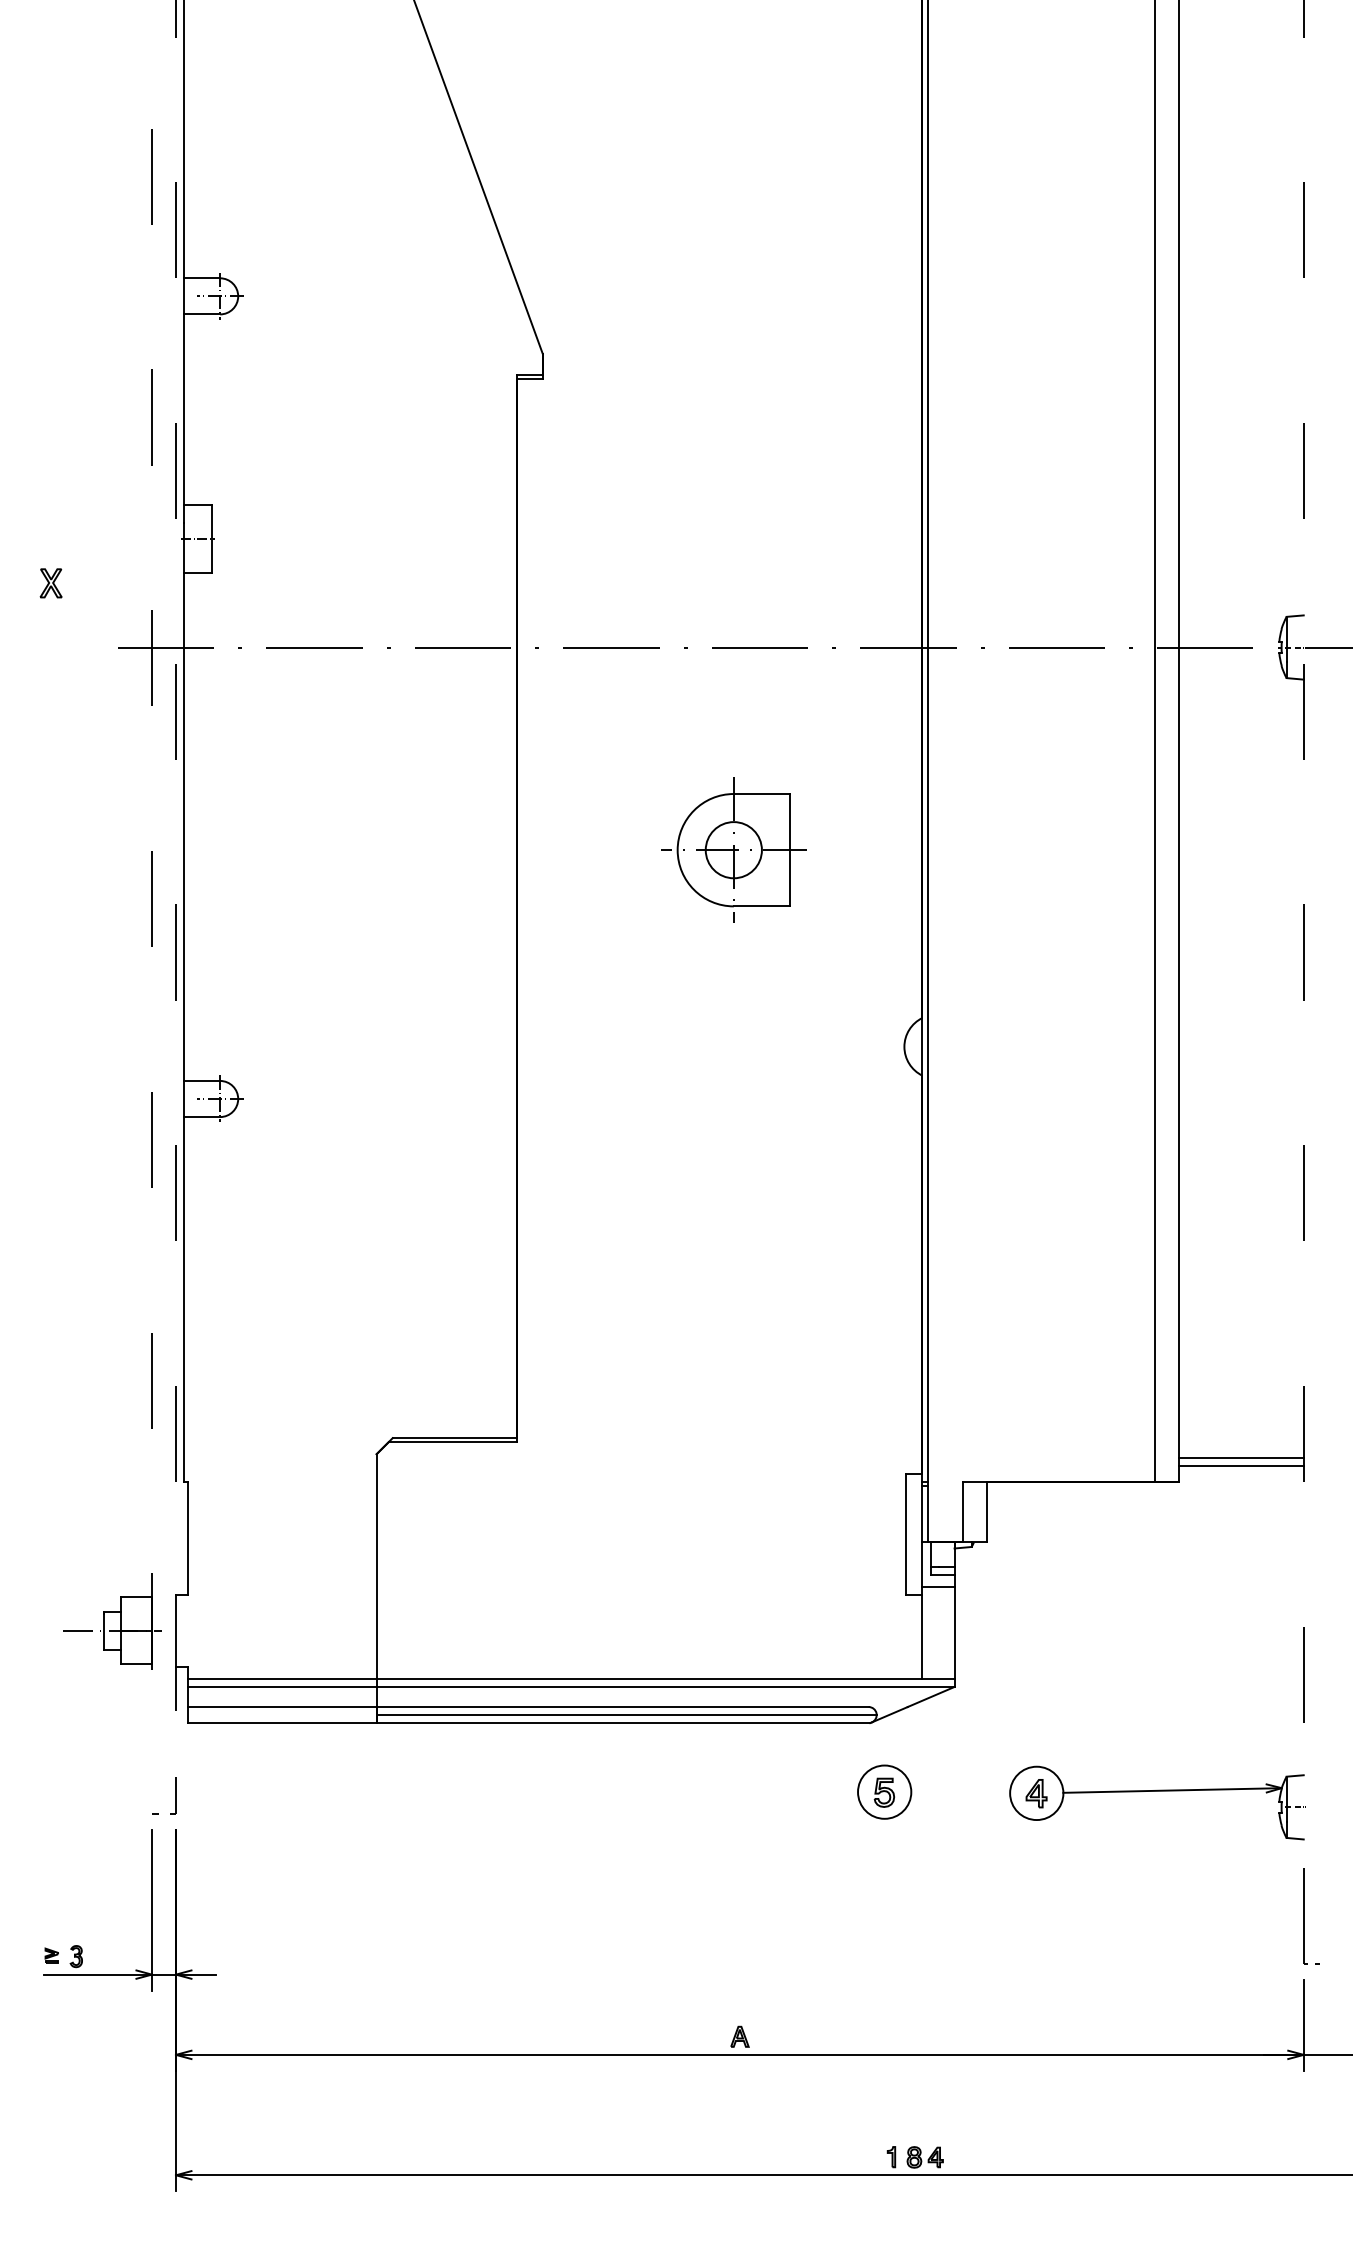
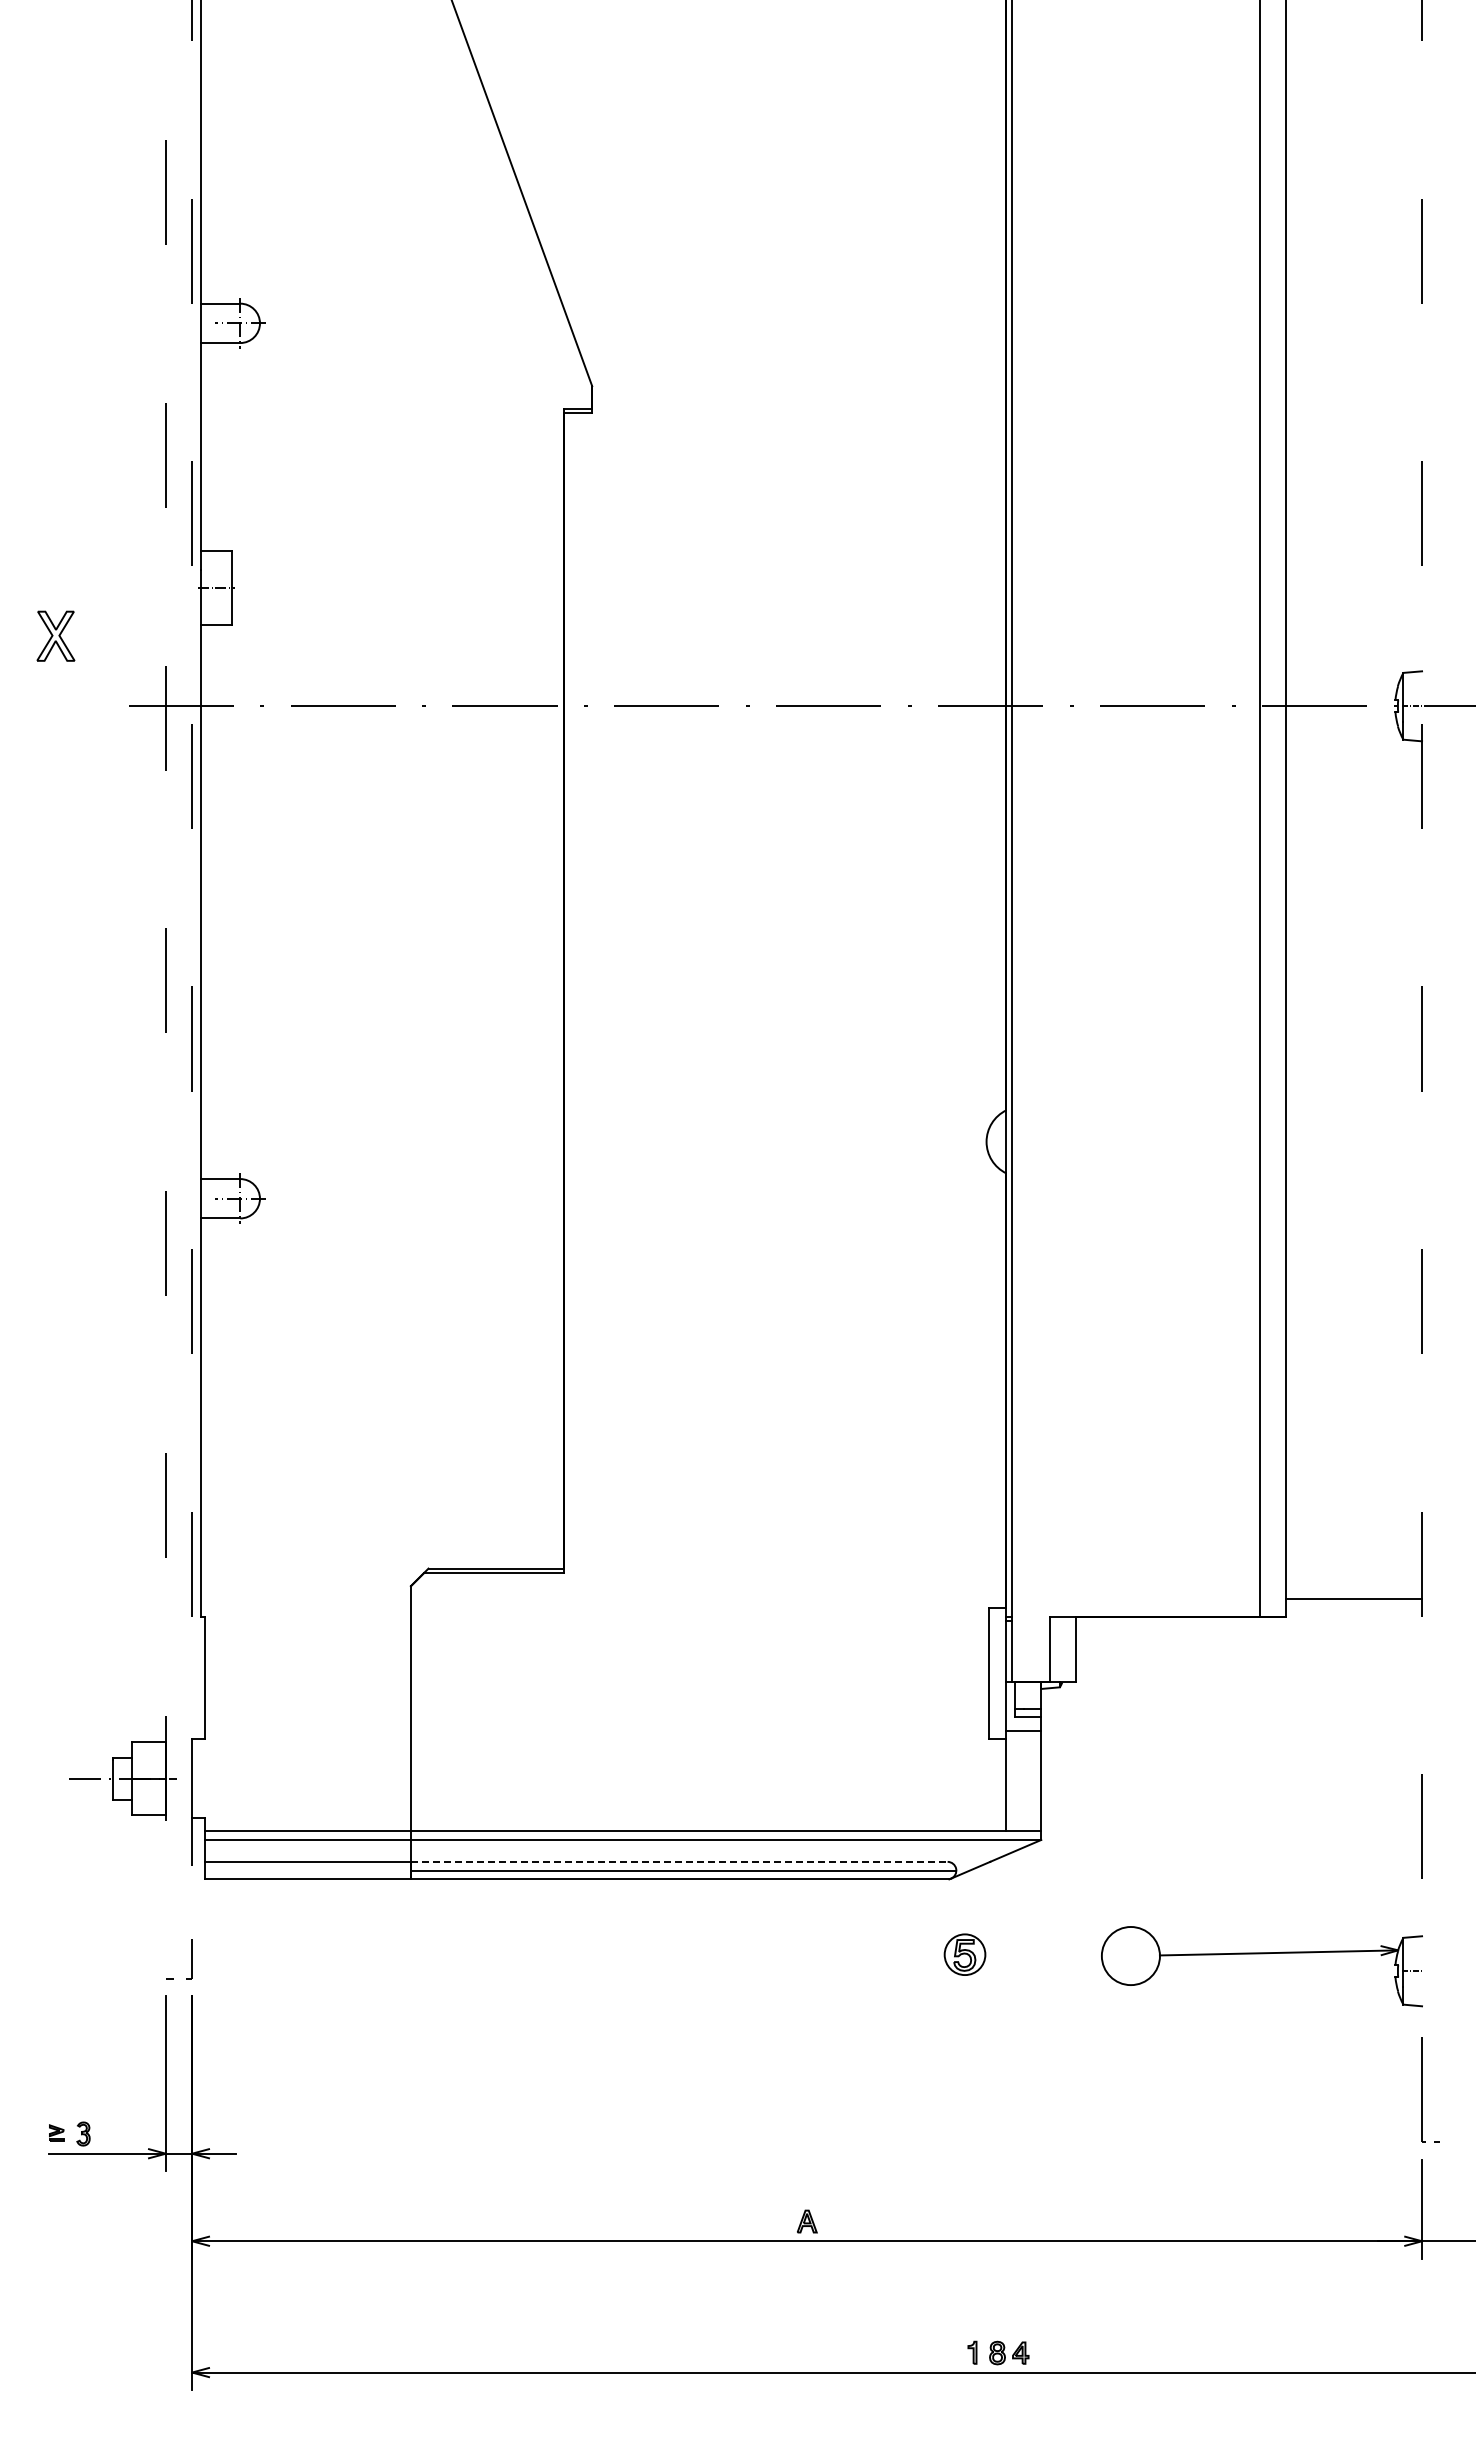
part: (50, 583) -> (55, 636), size x1.6
part: (733, 850) -> (800, 927), removed
line: (1241, 1458) -> (1354, 1590), removed
line: (622, 1706) -> (679, 1861), solid -> dashed
circle: (884, 1791) -> (964, 1954), size x0.7
part: (1036, 1793) -> (1130, 1956), removed

